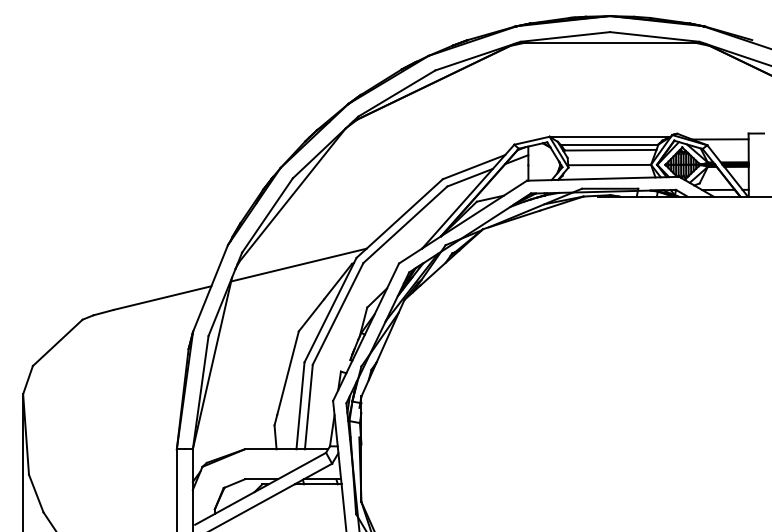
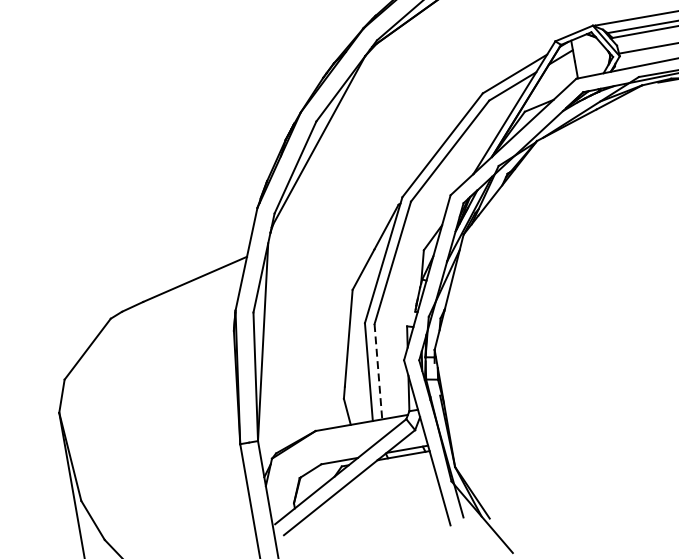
line: (298, 264) -> (339, 215), removed
line: (308, 407) -> (378, 372), solid -> dashed

